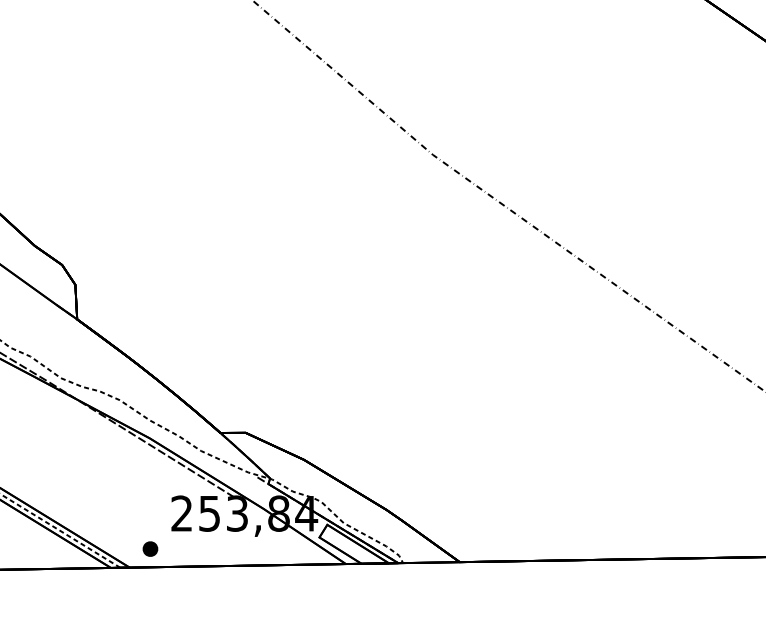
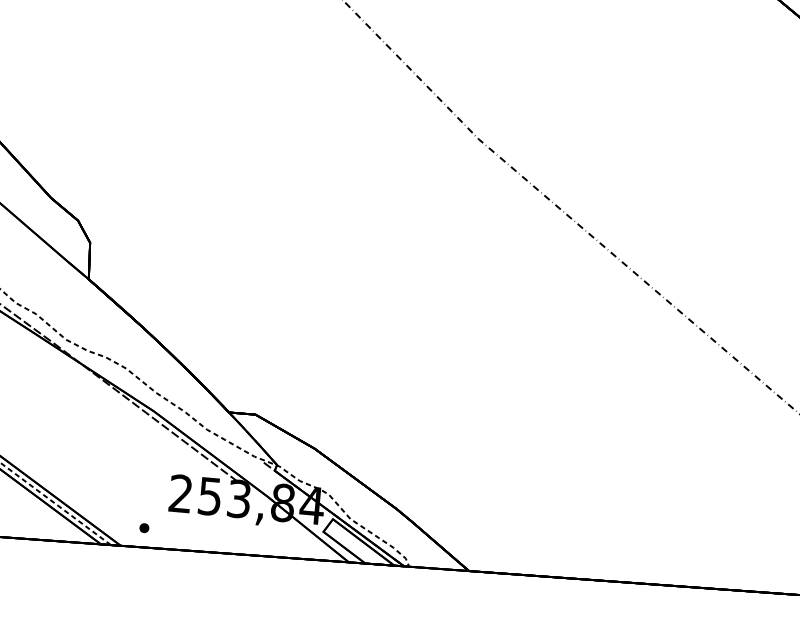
part: (150, 548) -> (144, 527), size x0.6

